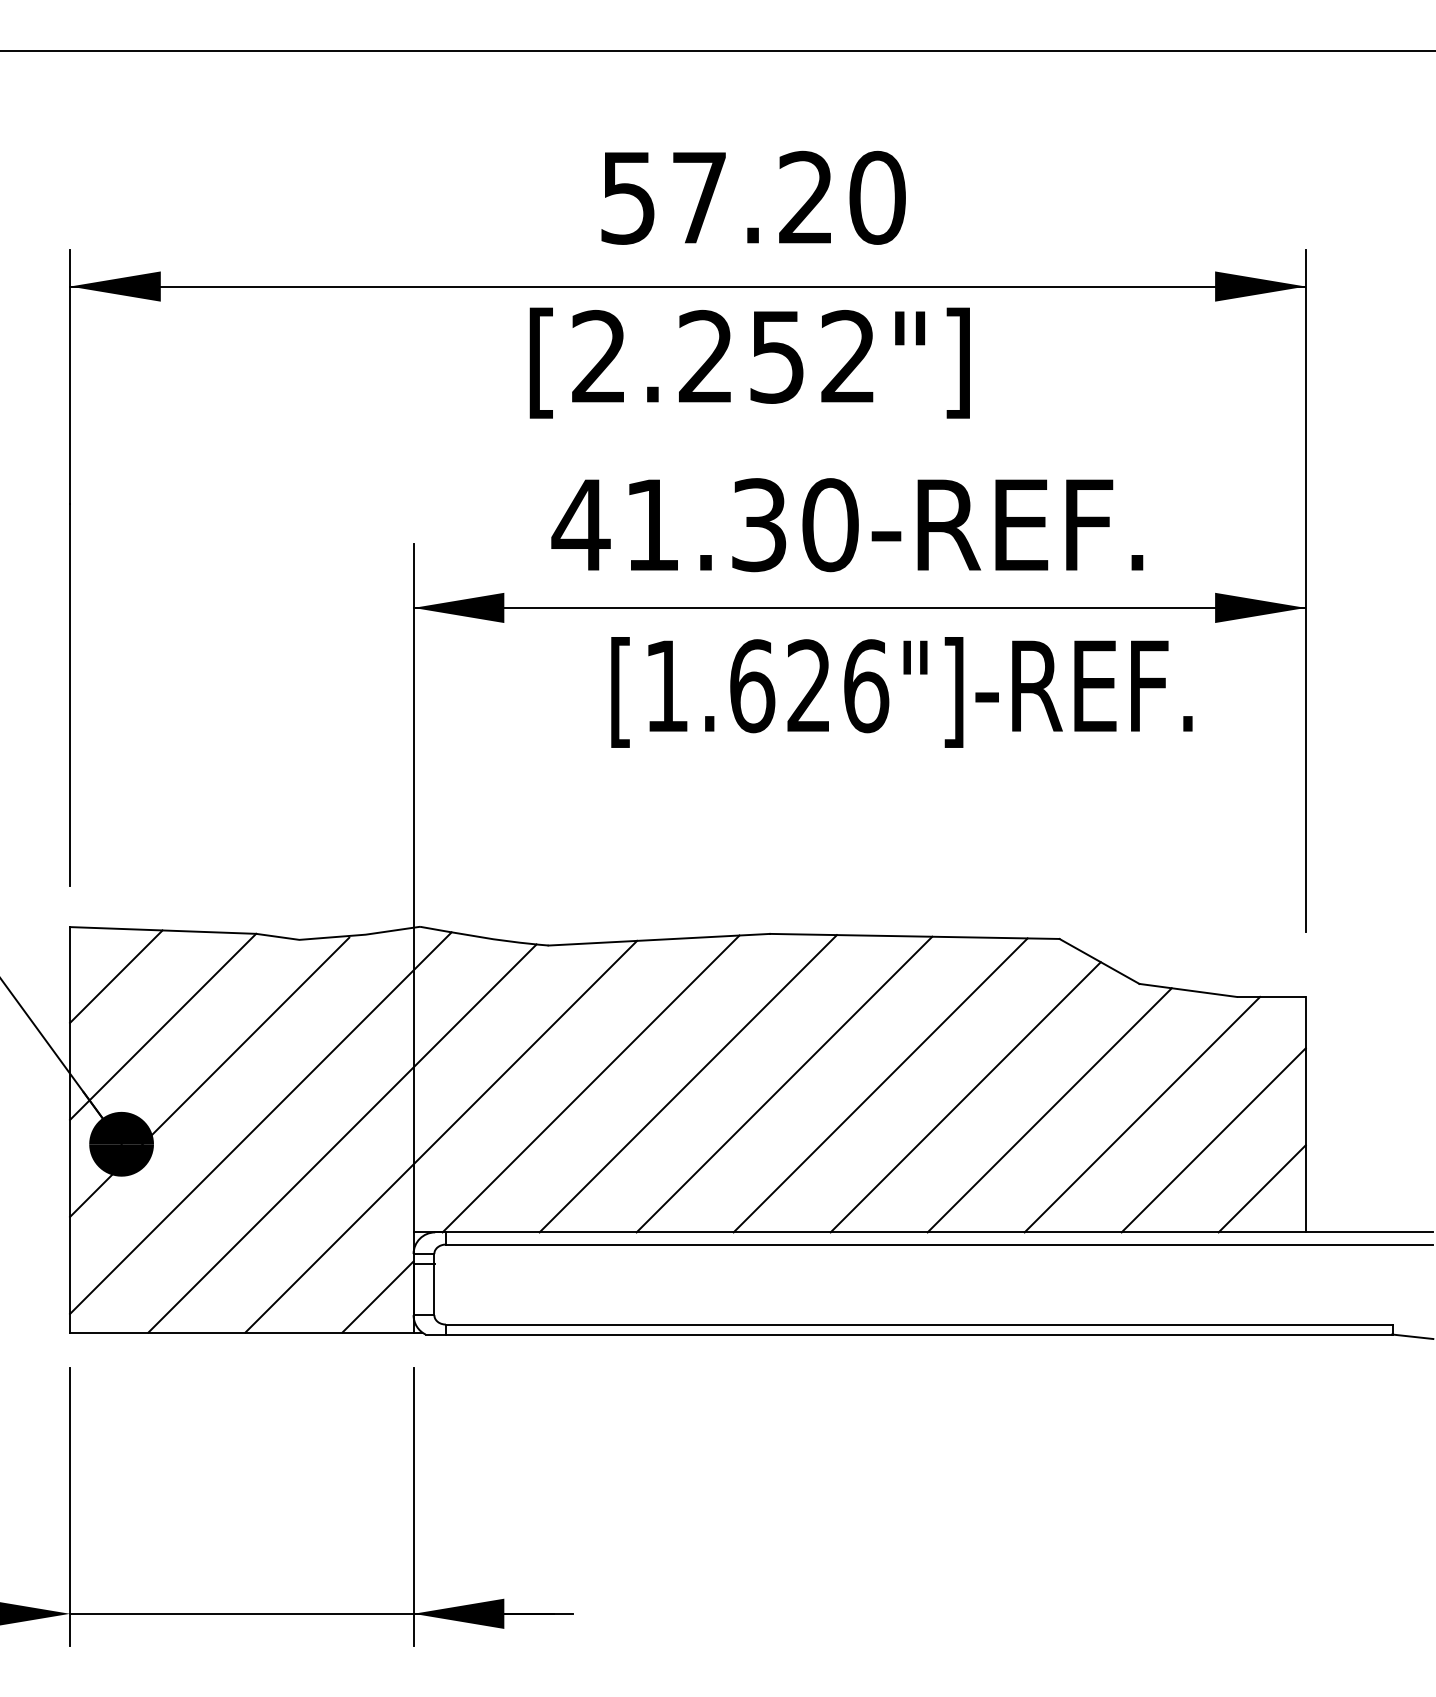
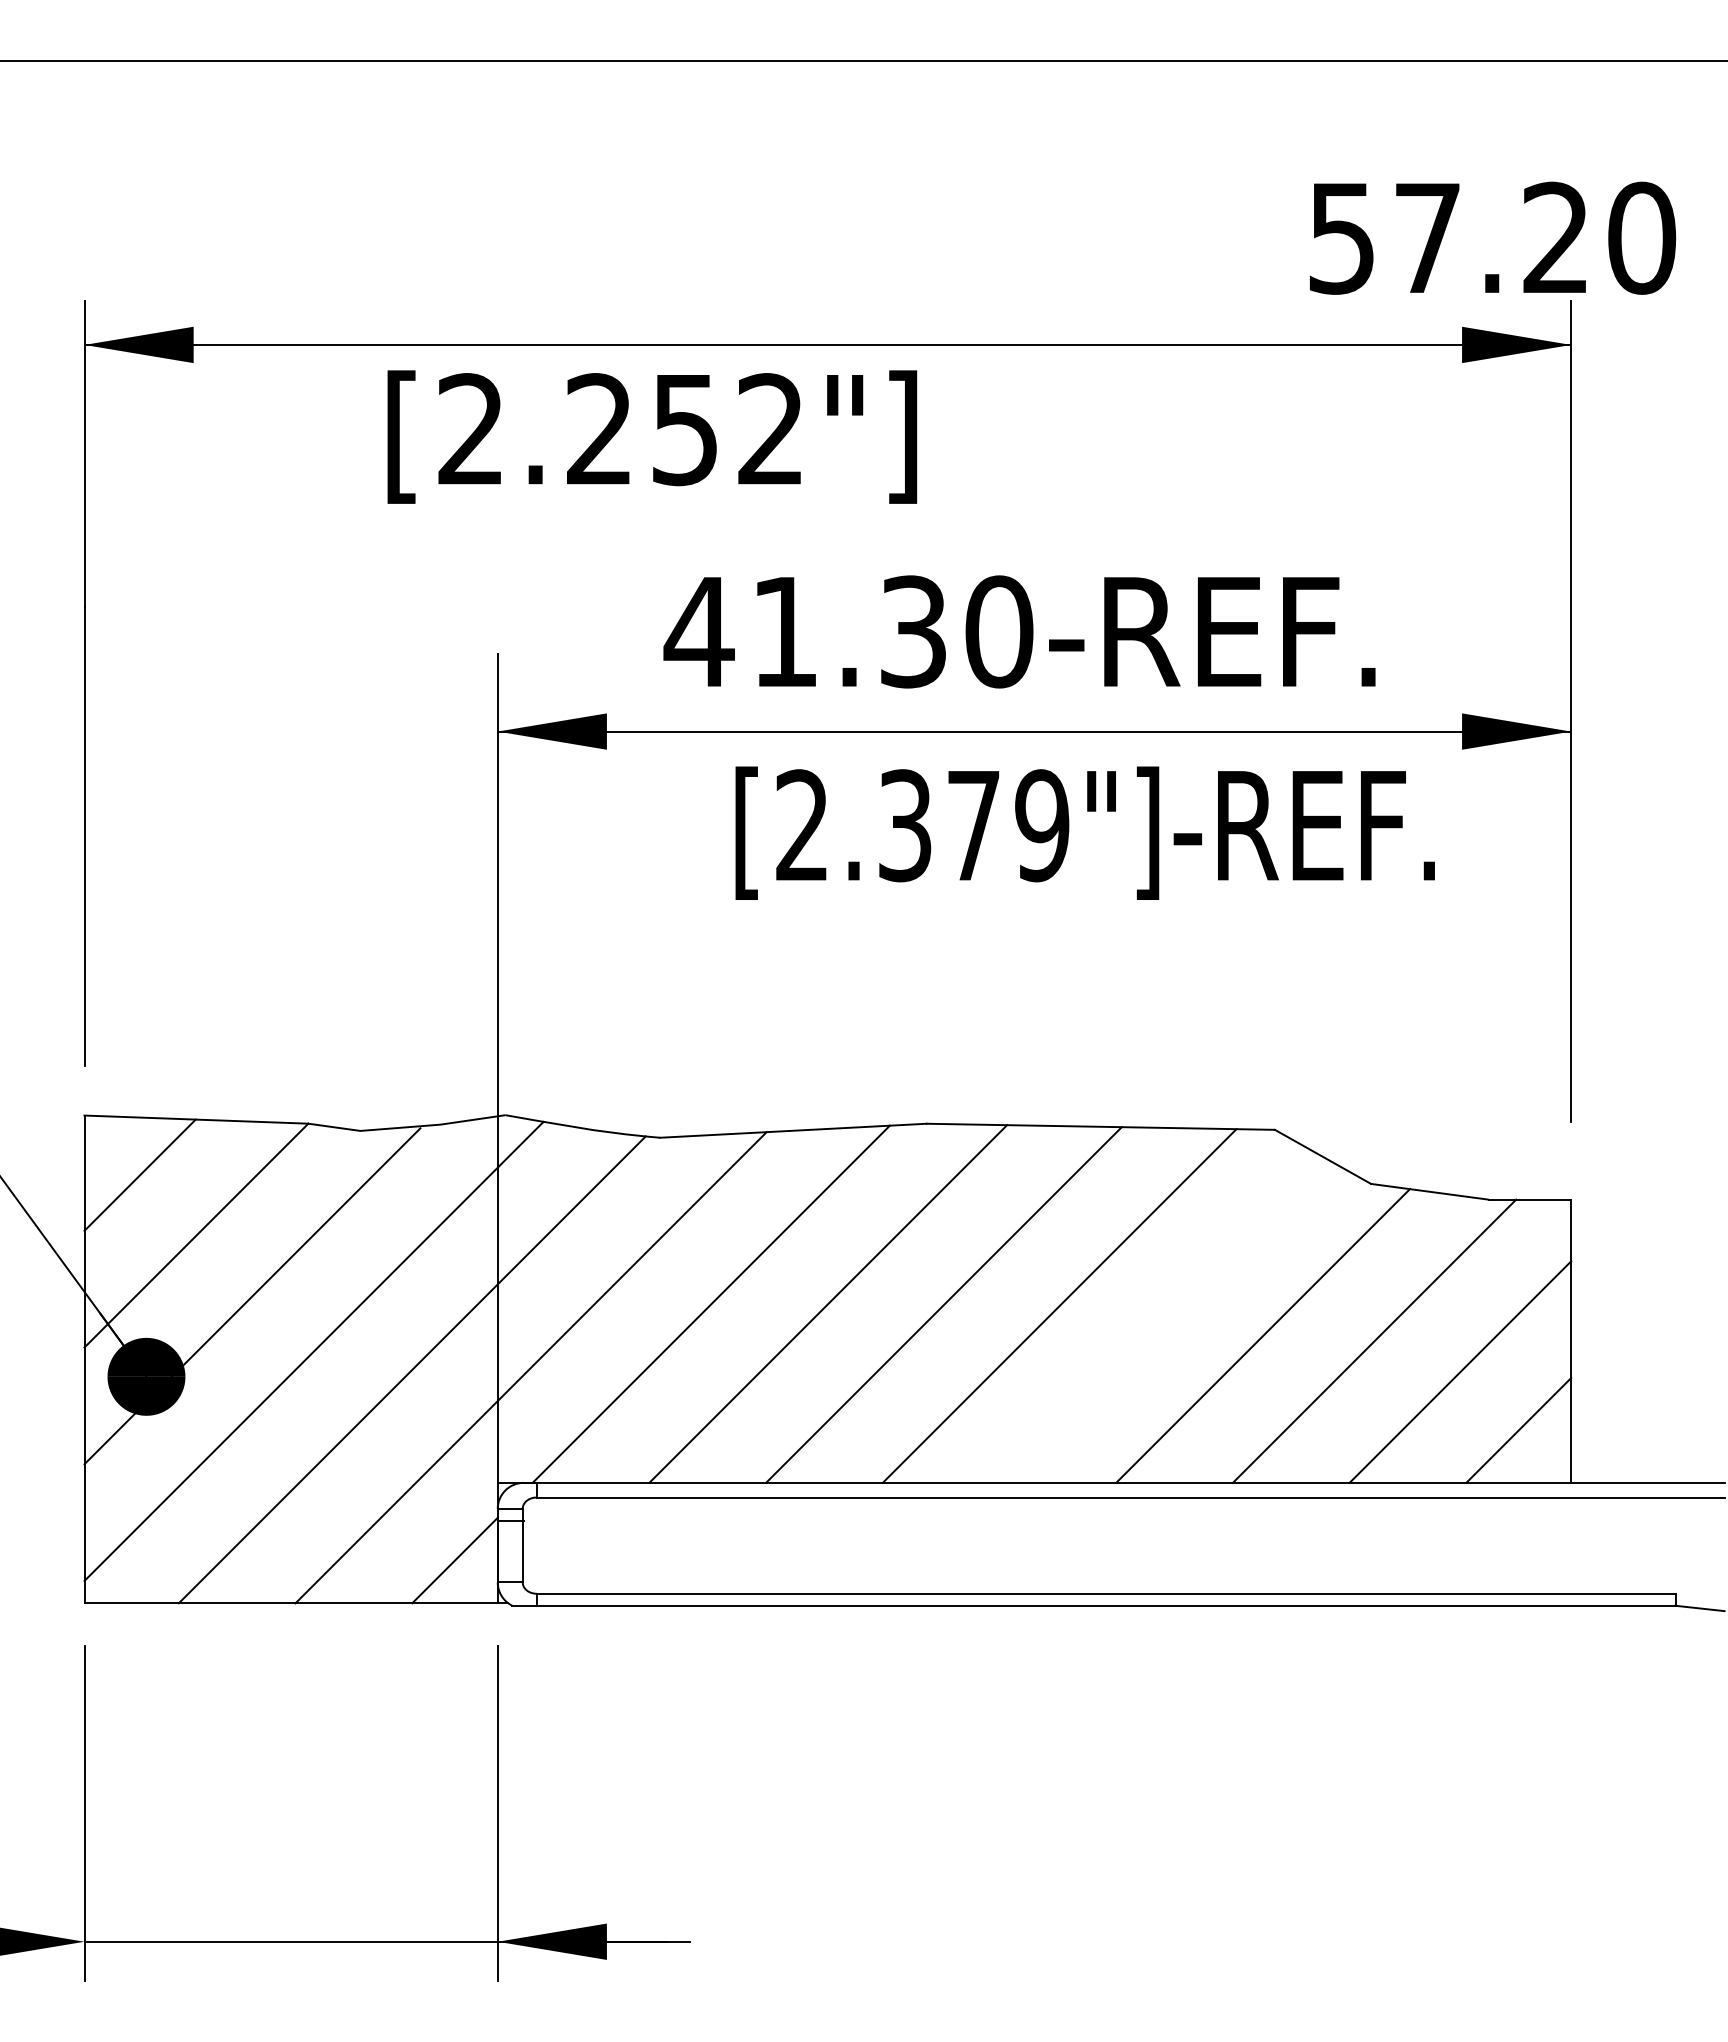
text: (754, 197) -> (1493, 237), moved
text: (750, 362) -> (652, 436), moved
text: (767, 686) -> (923, 825), [1.626"]-REF. -> [2.379"]-REF.
line: (965, 1096) -> (1161, 1319), removed

